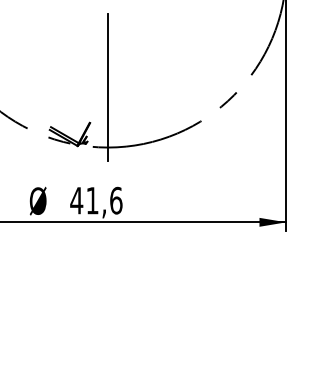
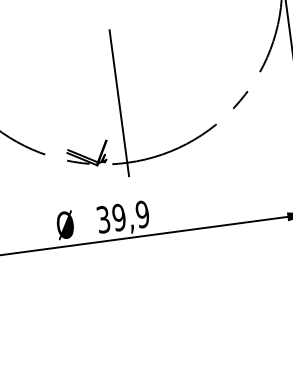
text: (96, 200) -> (123, 216), 41,6 -> 39,9

